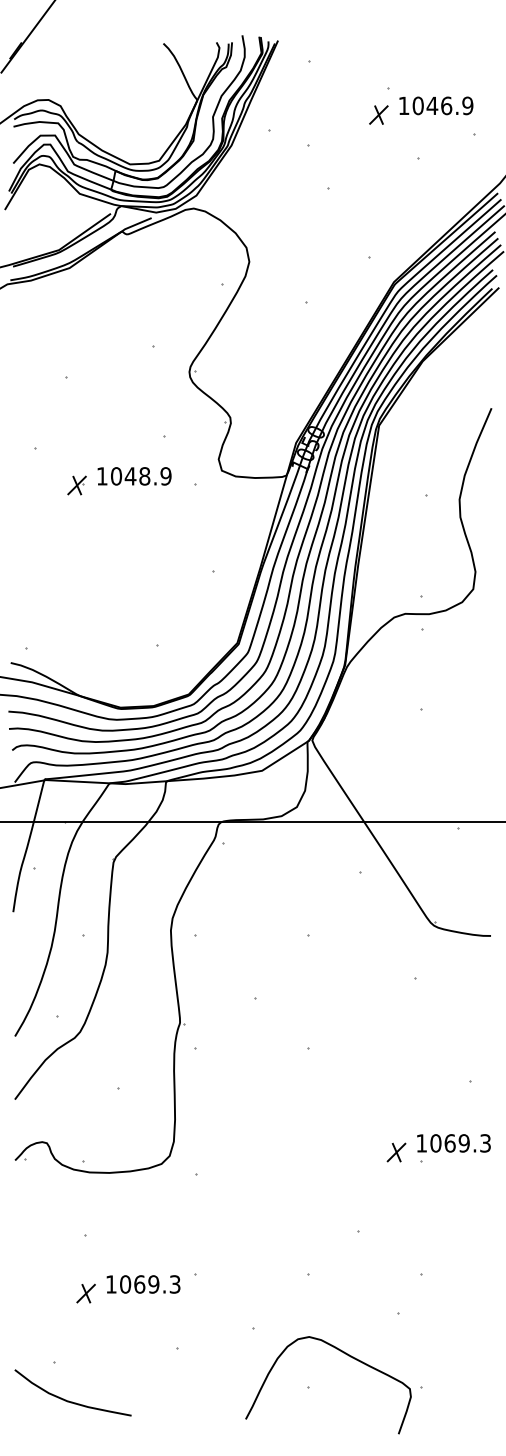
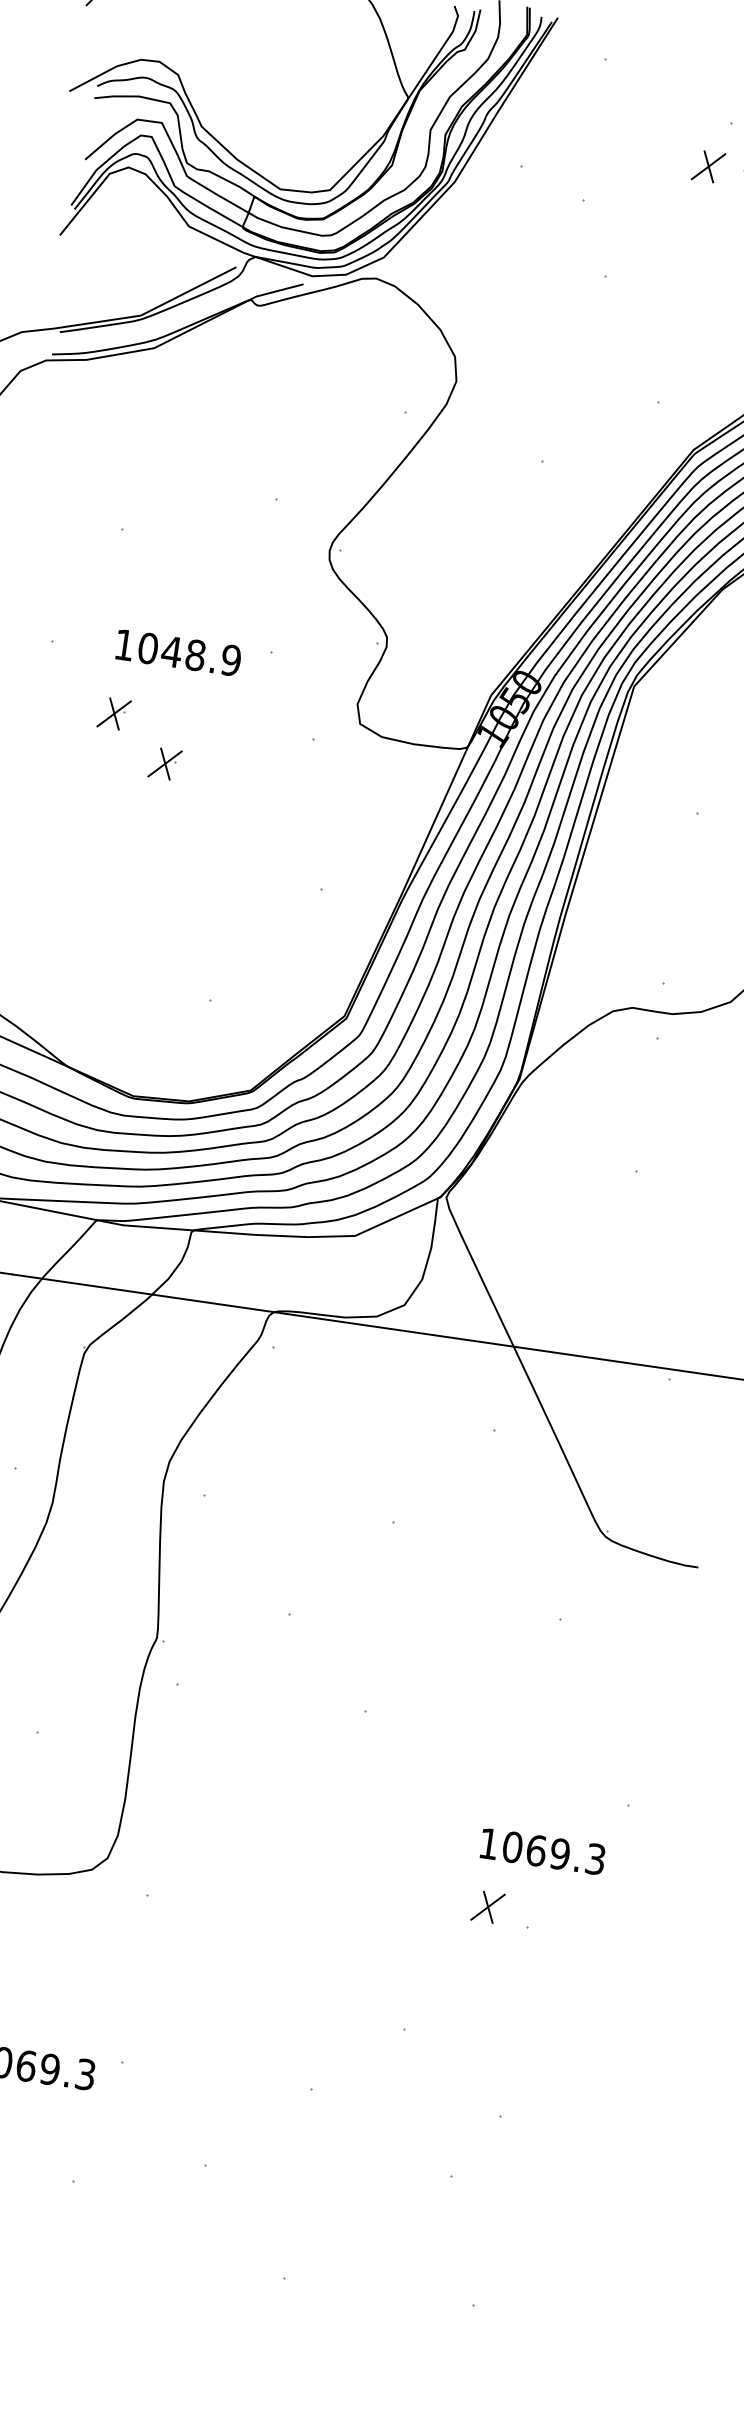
text: (134, 476) -> (178, 653), moved
part: (110, 510) -> (164, 763), added
text: (453, 1143) -> (542, 1851), moved
curve: (348, 1356) -> (358, 2236), removed

